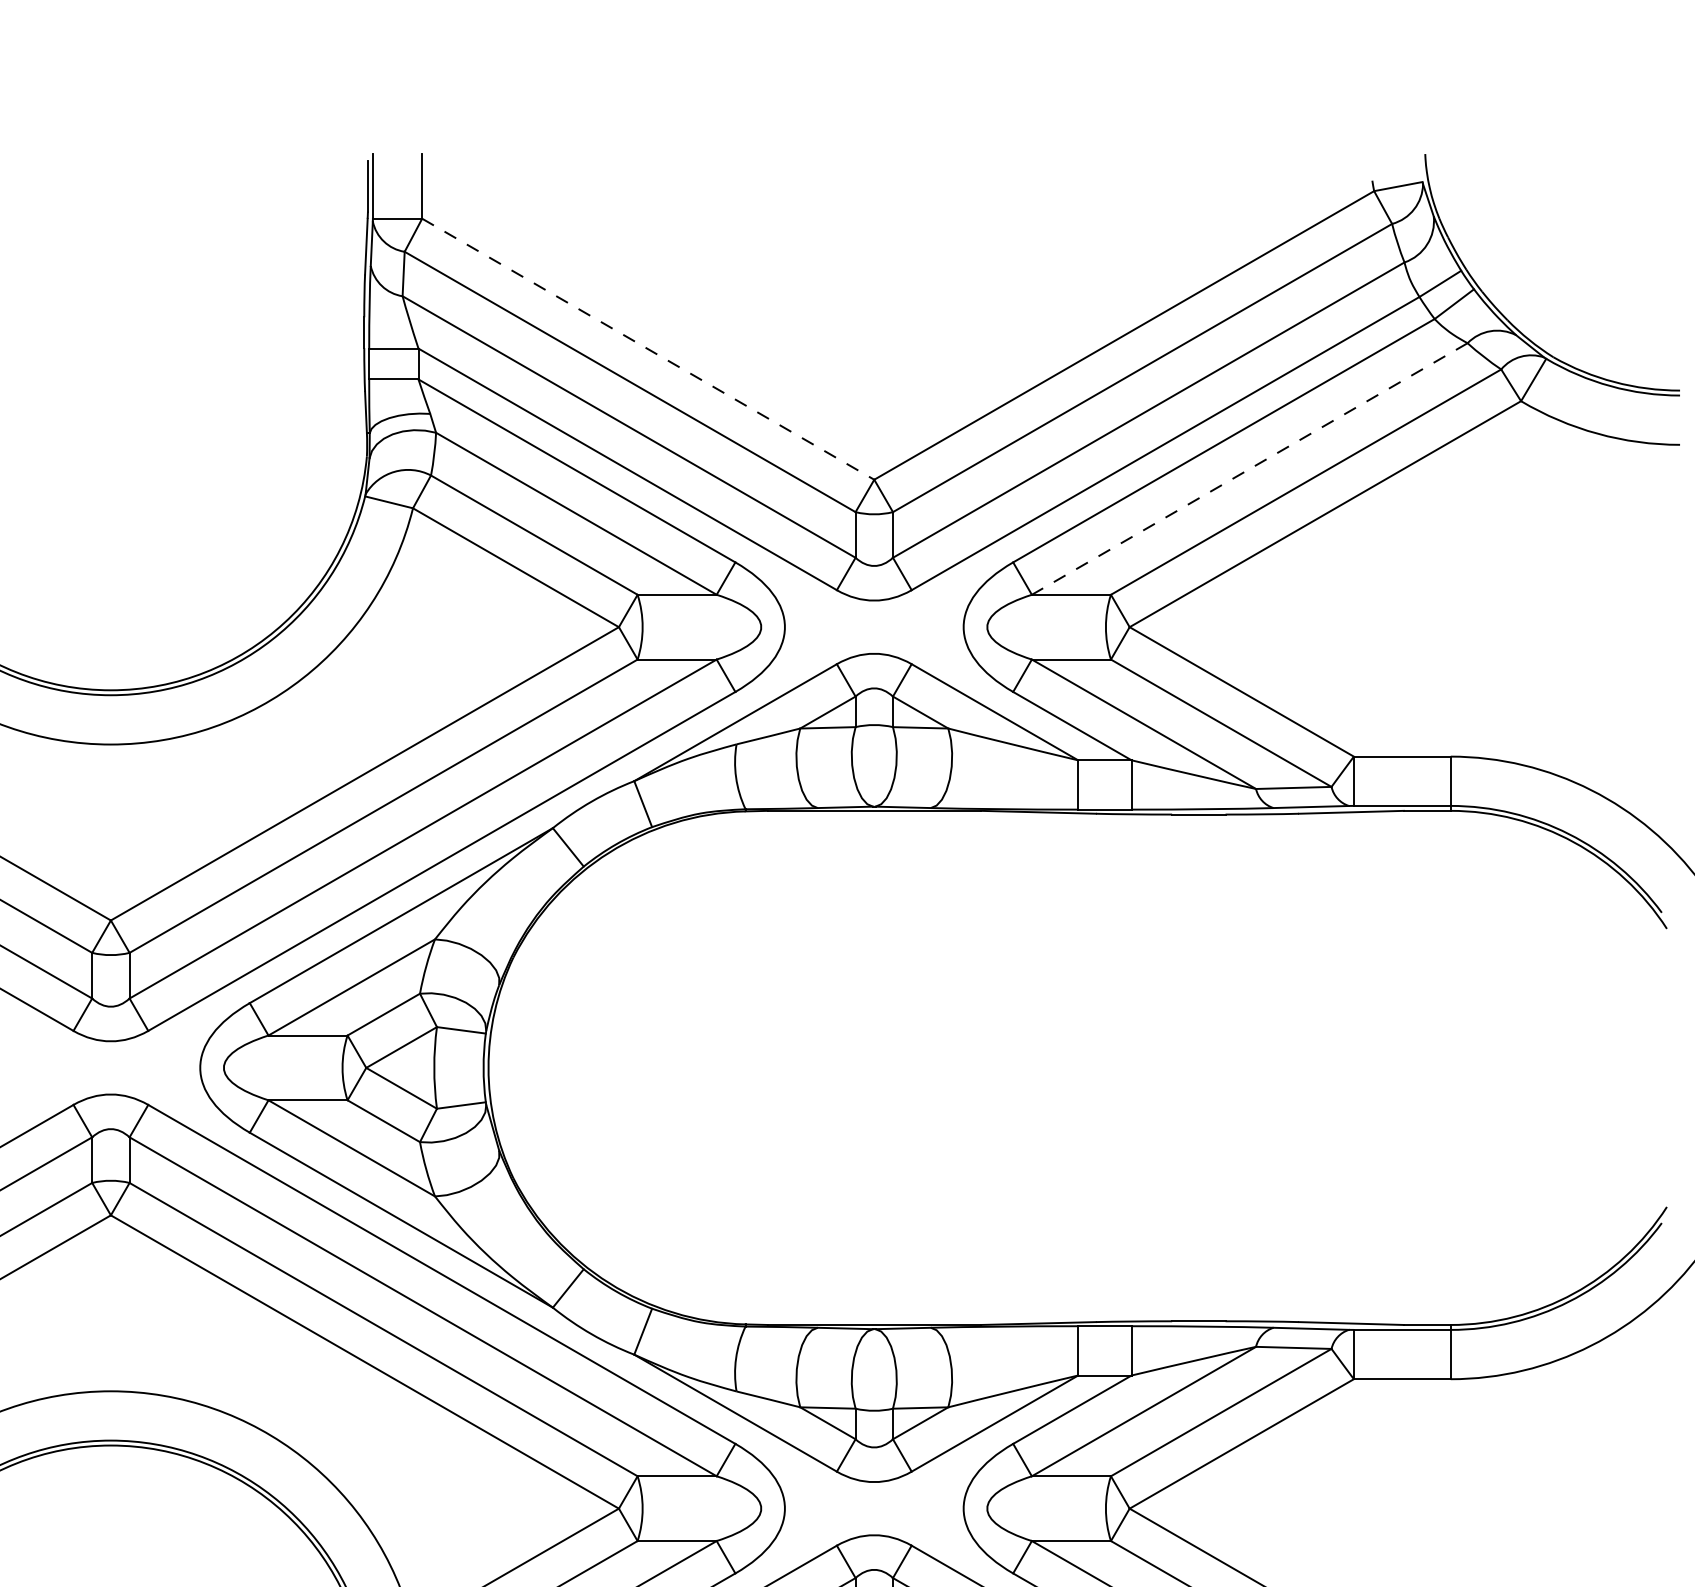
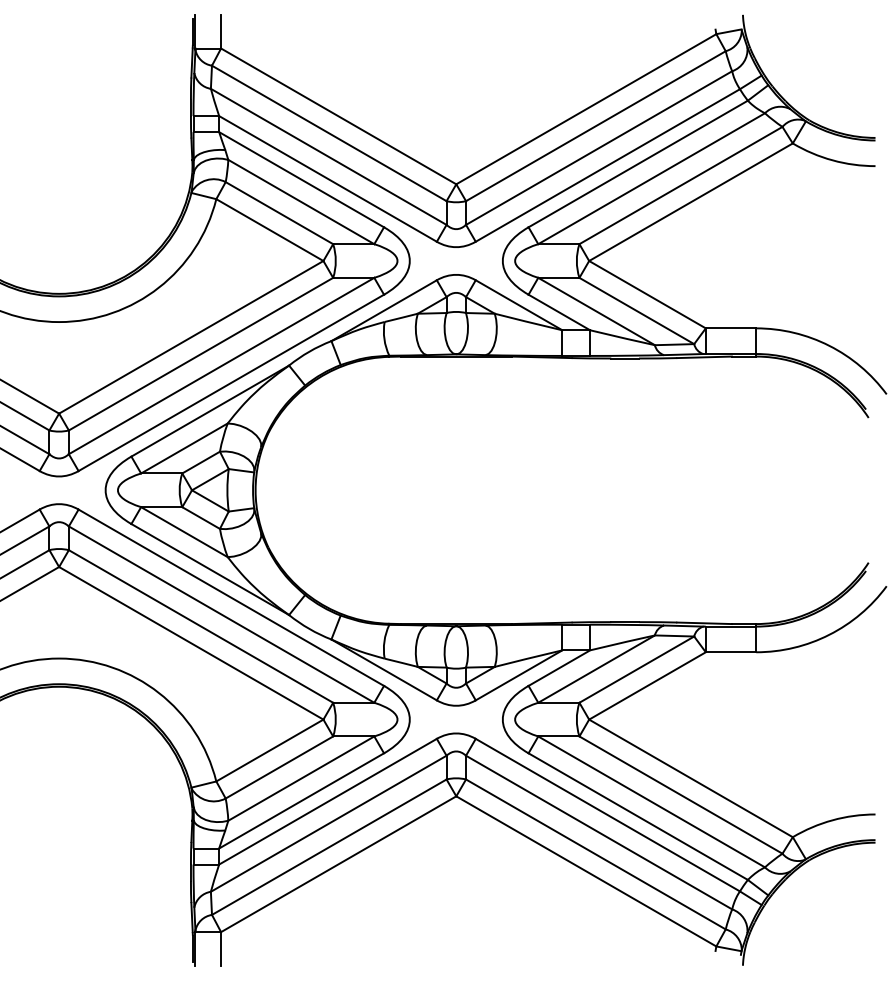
line: (647, 349) -> (338, 116), dashed -> solid
line: (1249, 468) -> (651, 178), dashed -> solid

